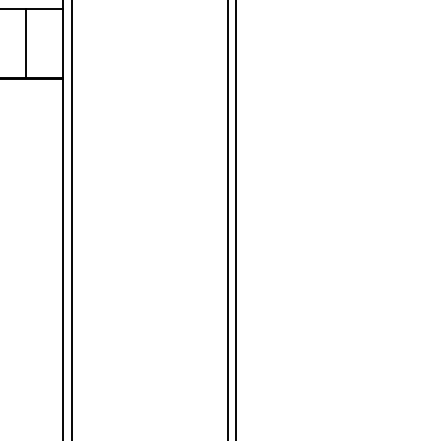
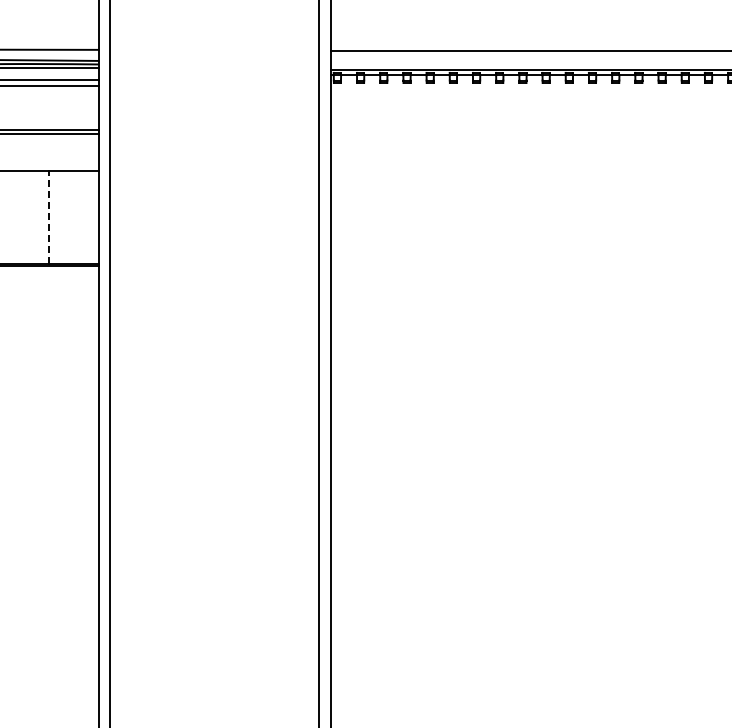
line: (26, 42) -> (49, 216), solid -> dashed

